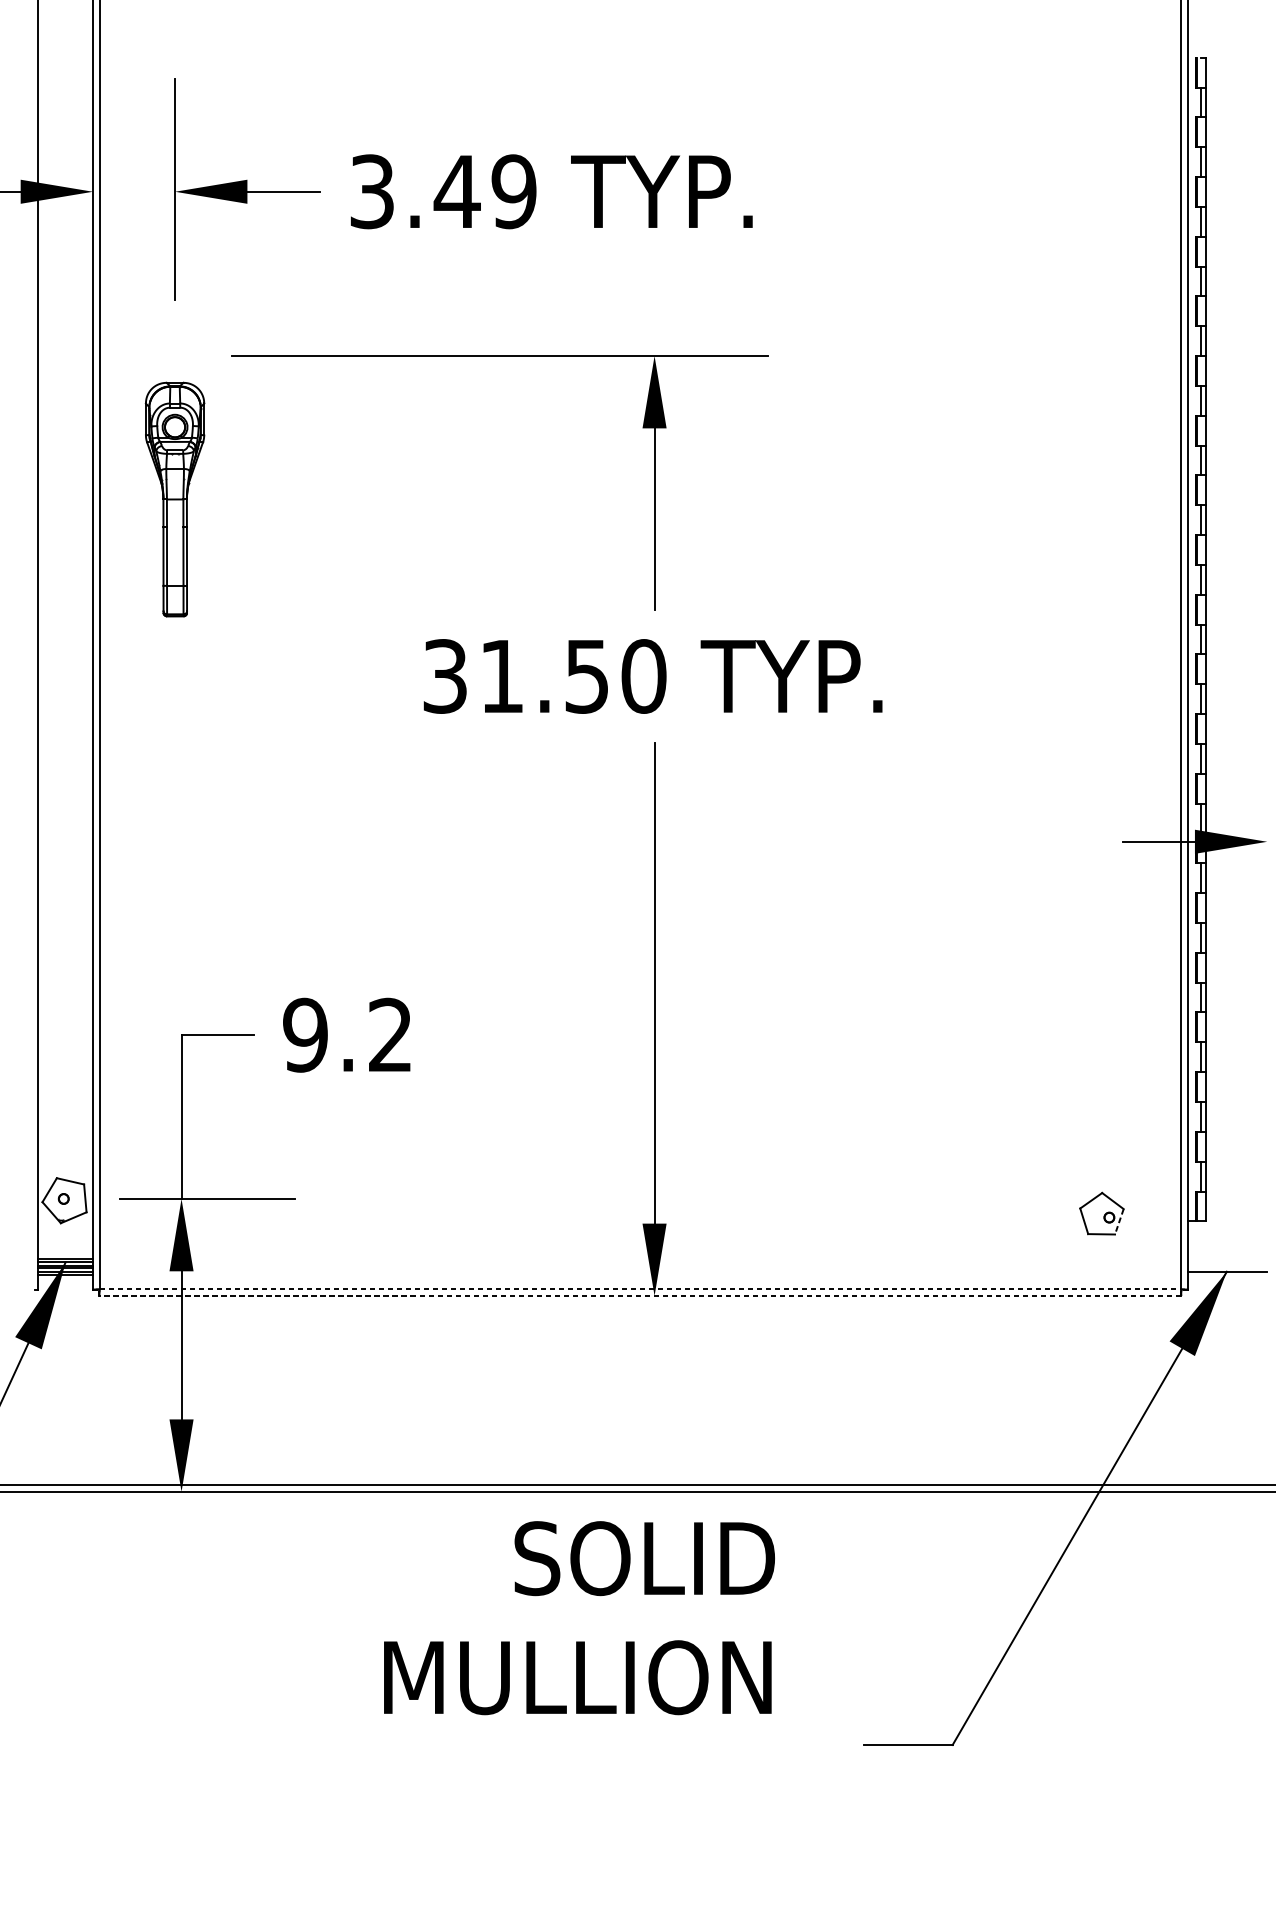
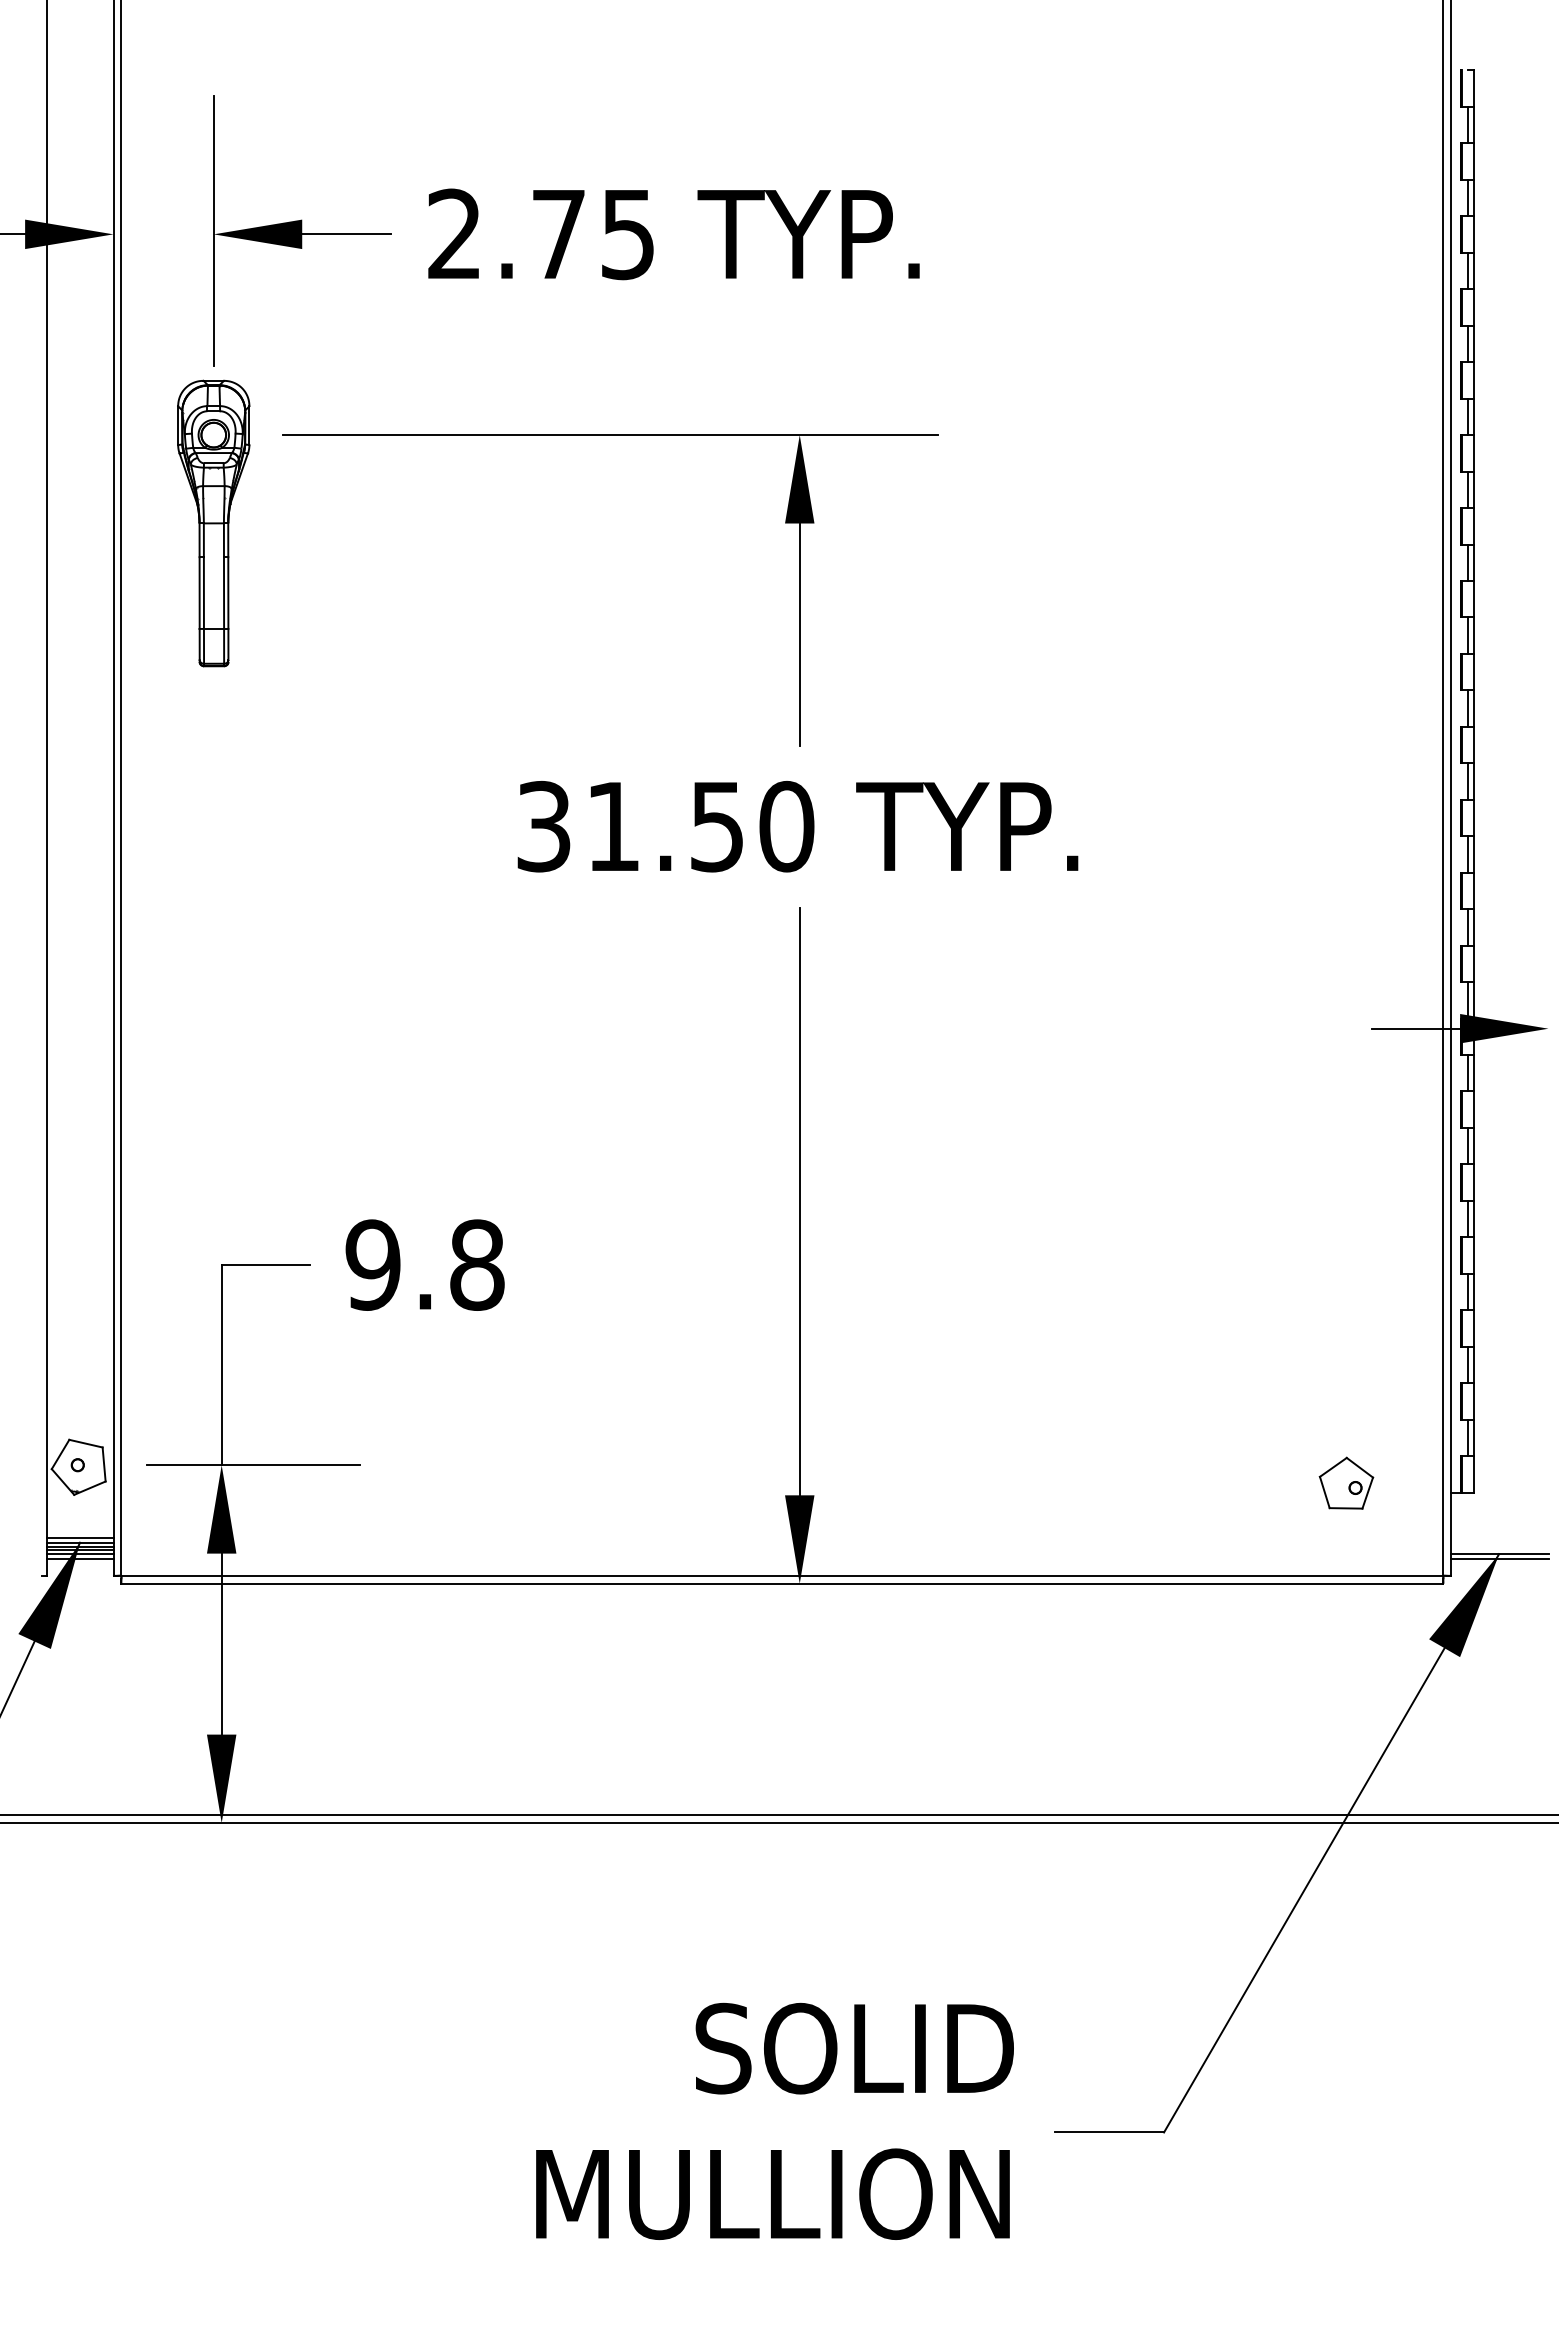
text: (443, 191) -> (541, 234), 3.49 -> 2.75
part: (174, 499) -> (213, 523), moved
text: (390, 1034) -> (477, 1264), 9.2 -> 9.8
line: (1119, 1222) -> (1367, 1493), dashed -> solid
line: (1227, 1275) -> (1499, 1558), added
line: (640, 1289) -> (782, 1575), dashed -> solid
line: (639, 1295) -> (781, 1583), dashed -> solid
text: (579, 1617) -> (774, 2120), moved

